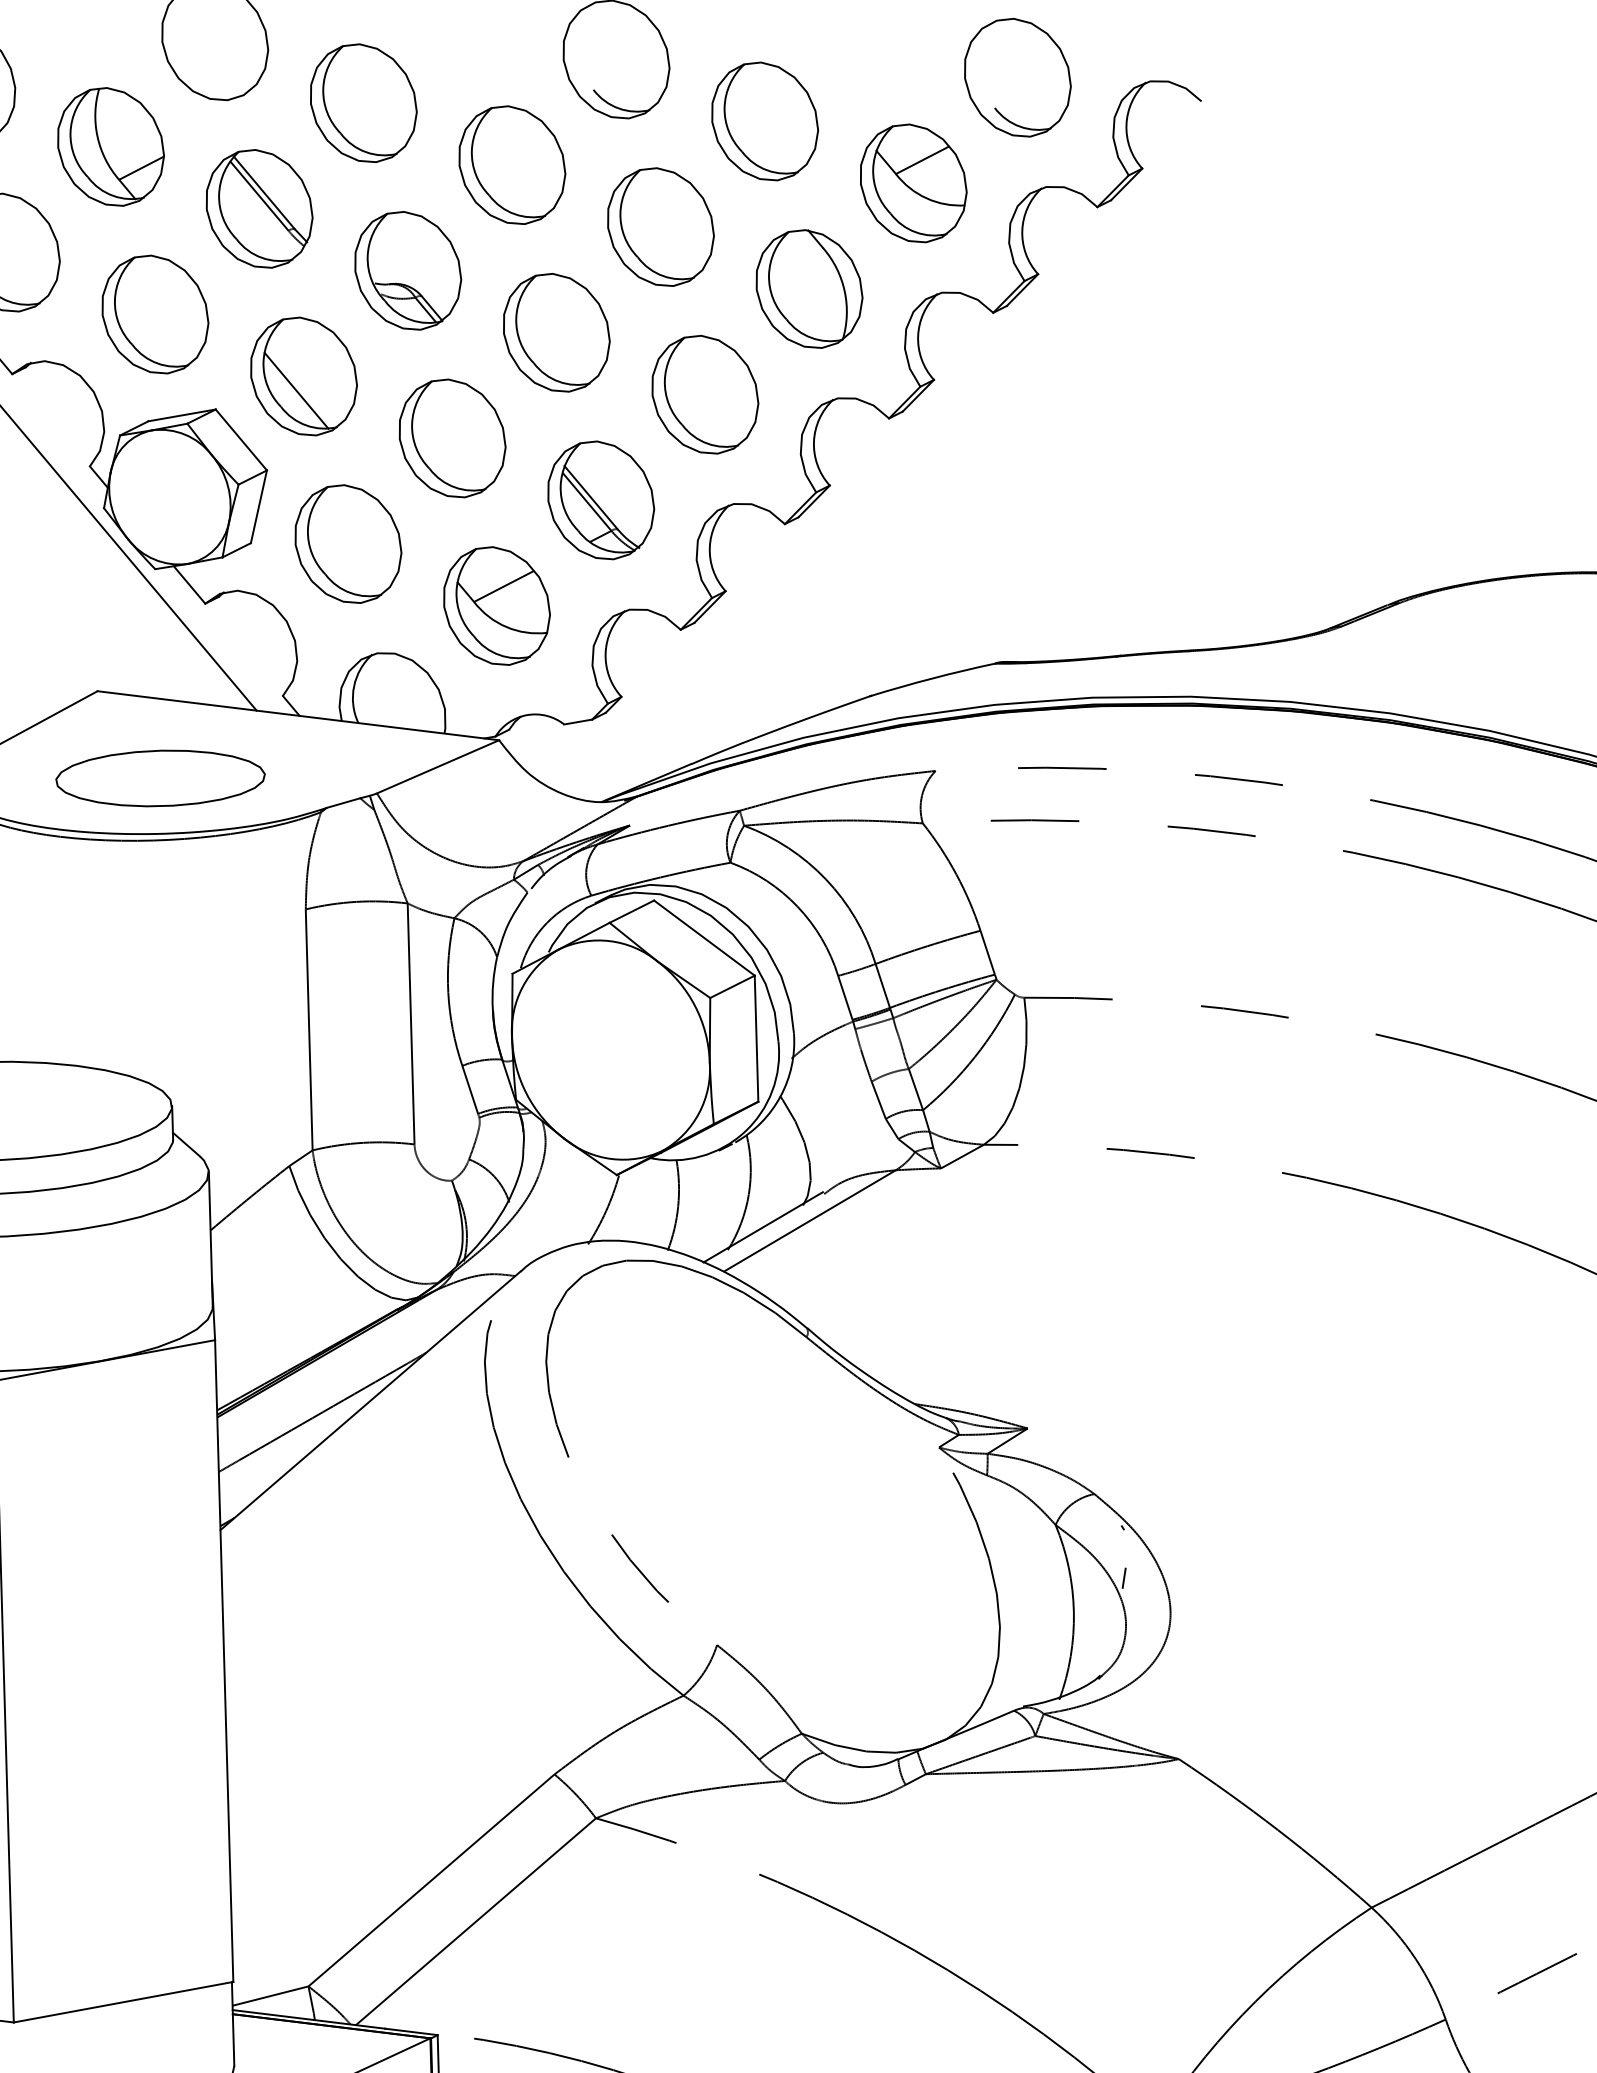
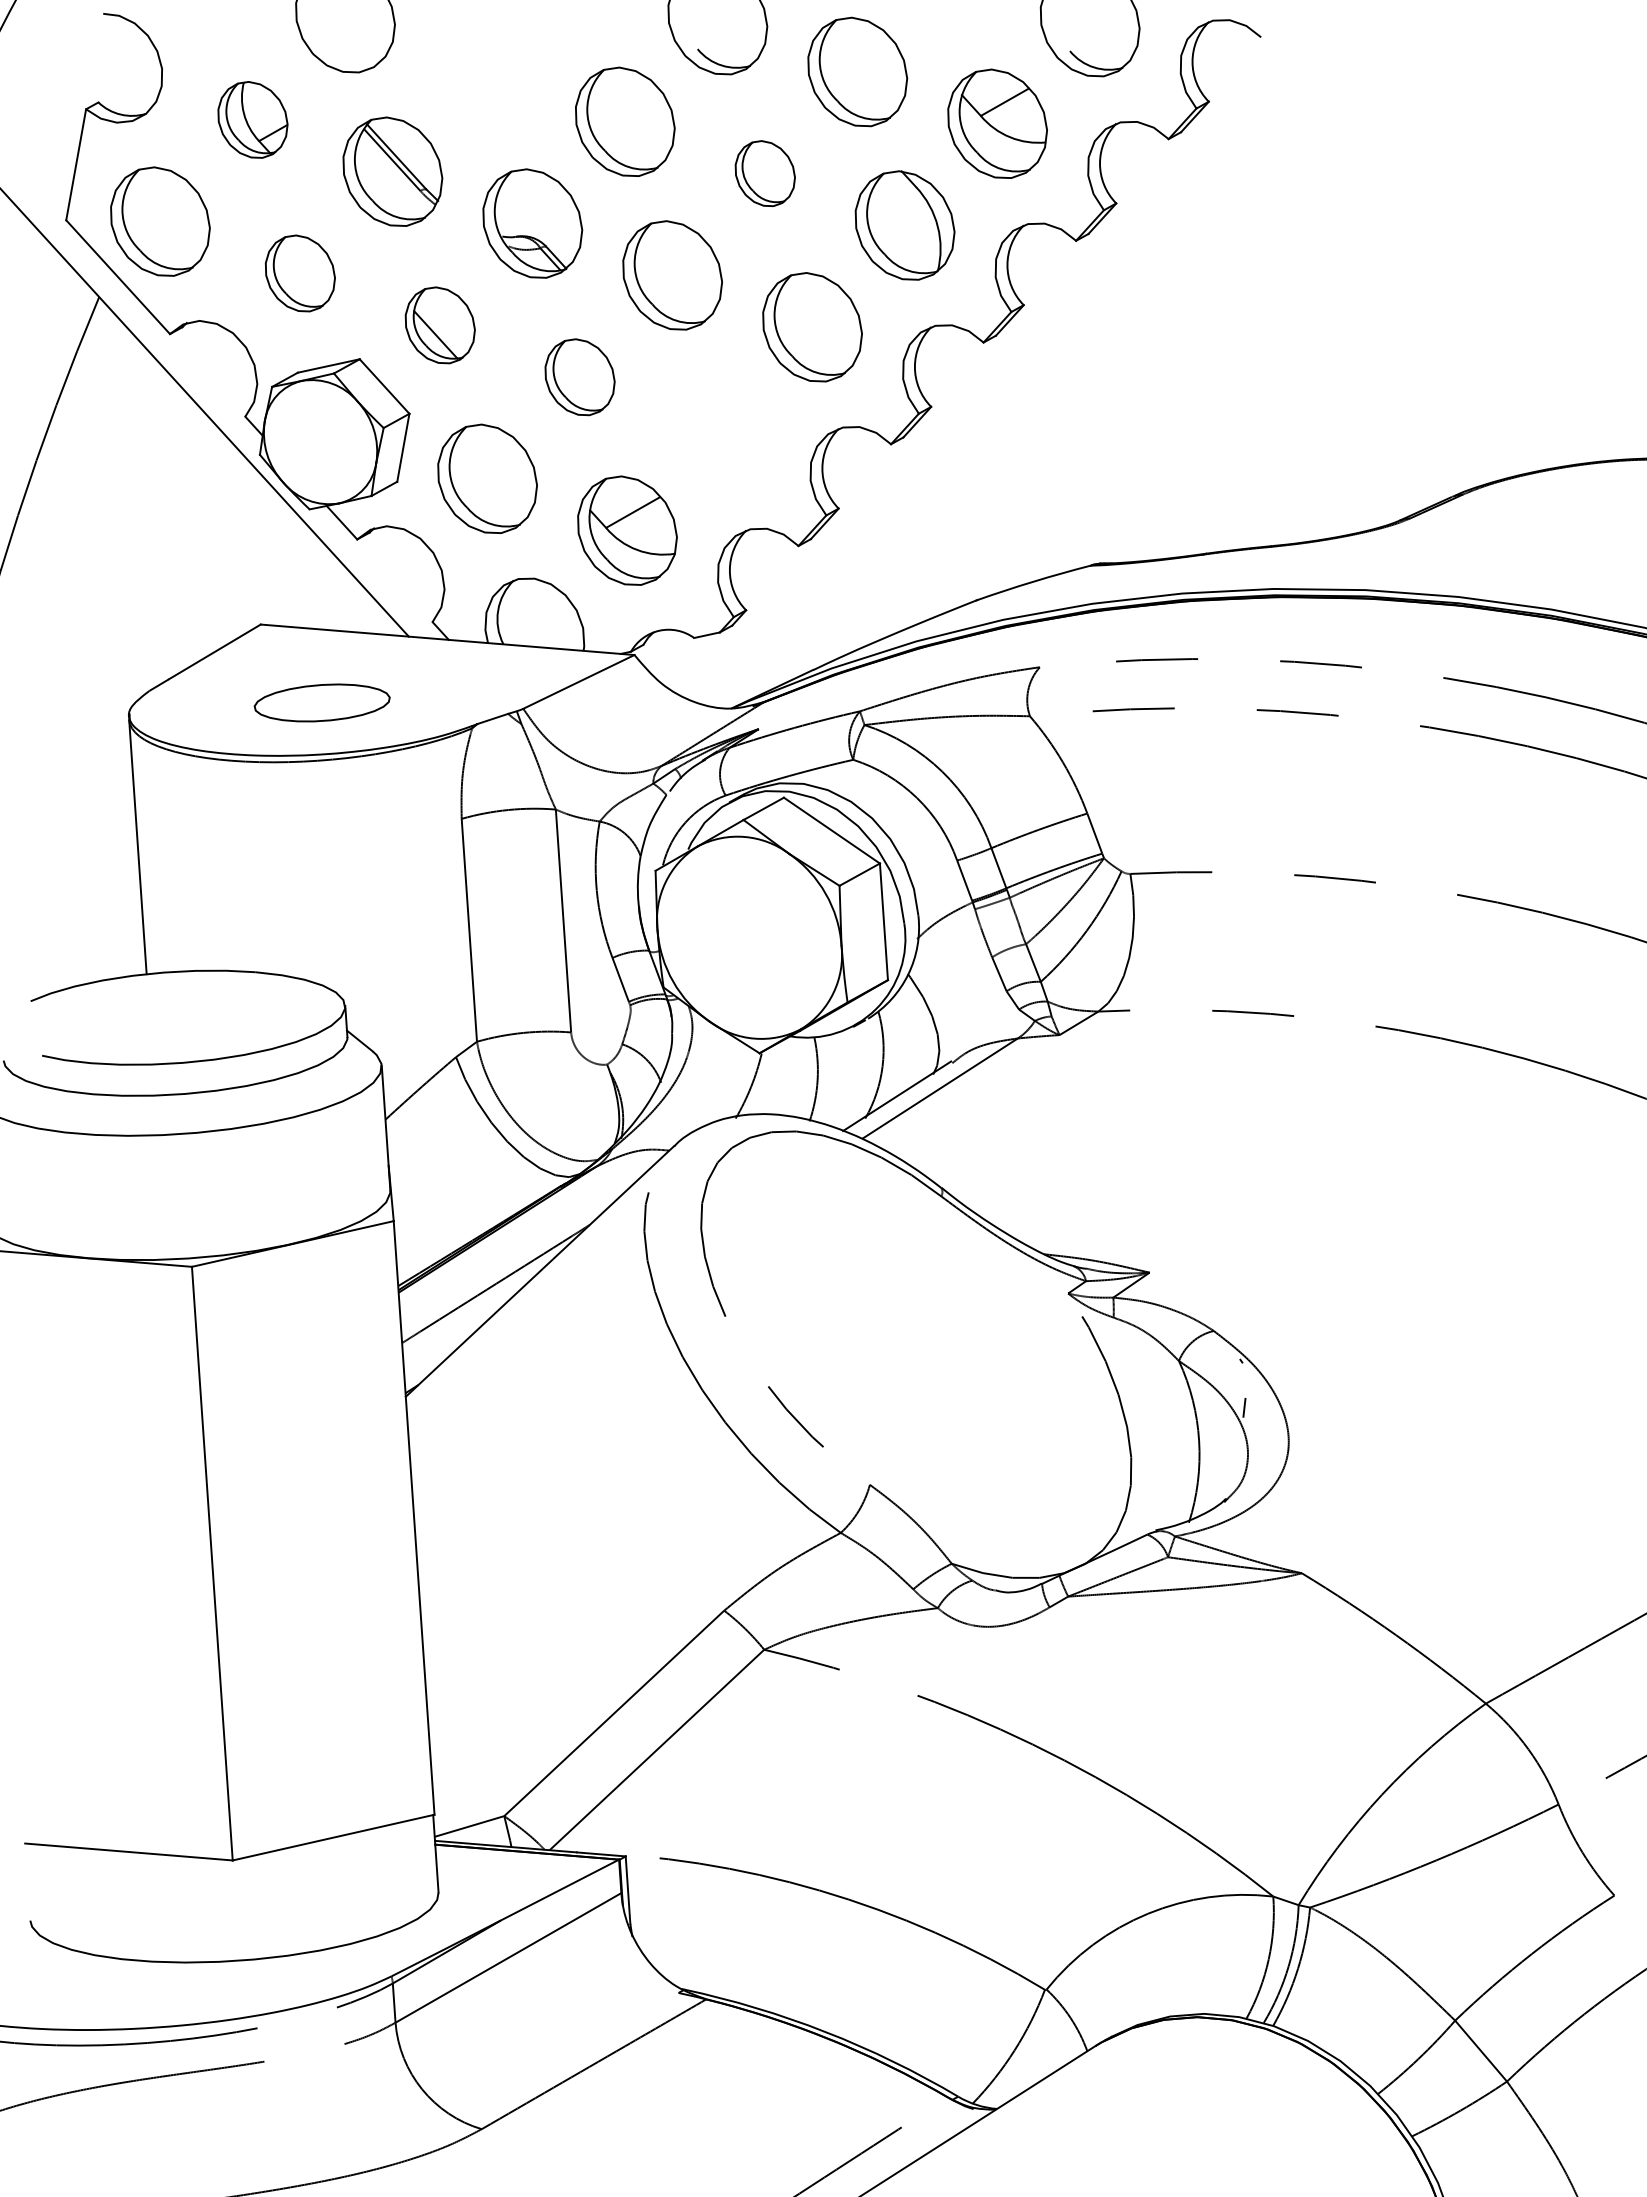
part: (363, 102) -> (485, 69), removed
part: (110, 146) -> (252, 119), size x0.7
part: (661, 226) -> (765, 173), size x0.6
part: (155, 314) -> (300, 273), size x0.7
part: (304, 376) -> (440, 325), size x0.7
part: (451, 438) -> (579, 377), size x0.7
part: (600, 499) -> (719, 428), removed
part: (159, 777) -> (321, 702), size x0.7

